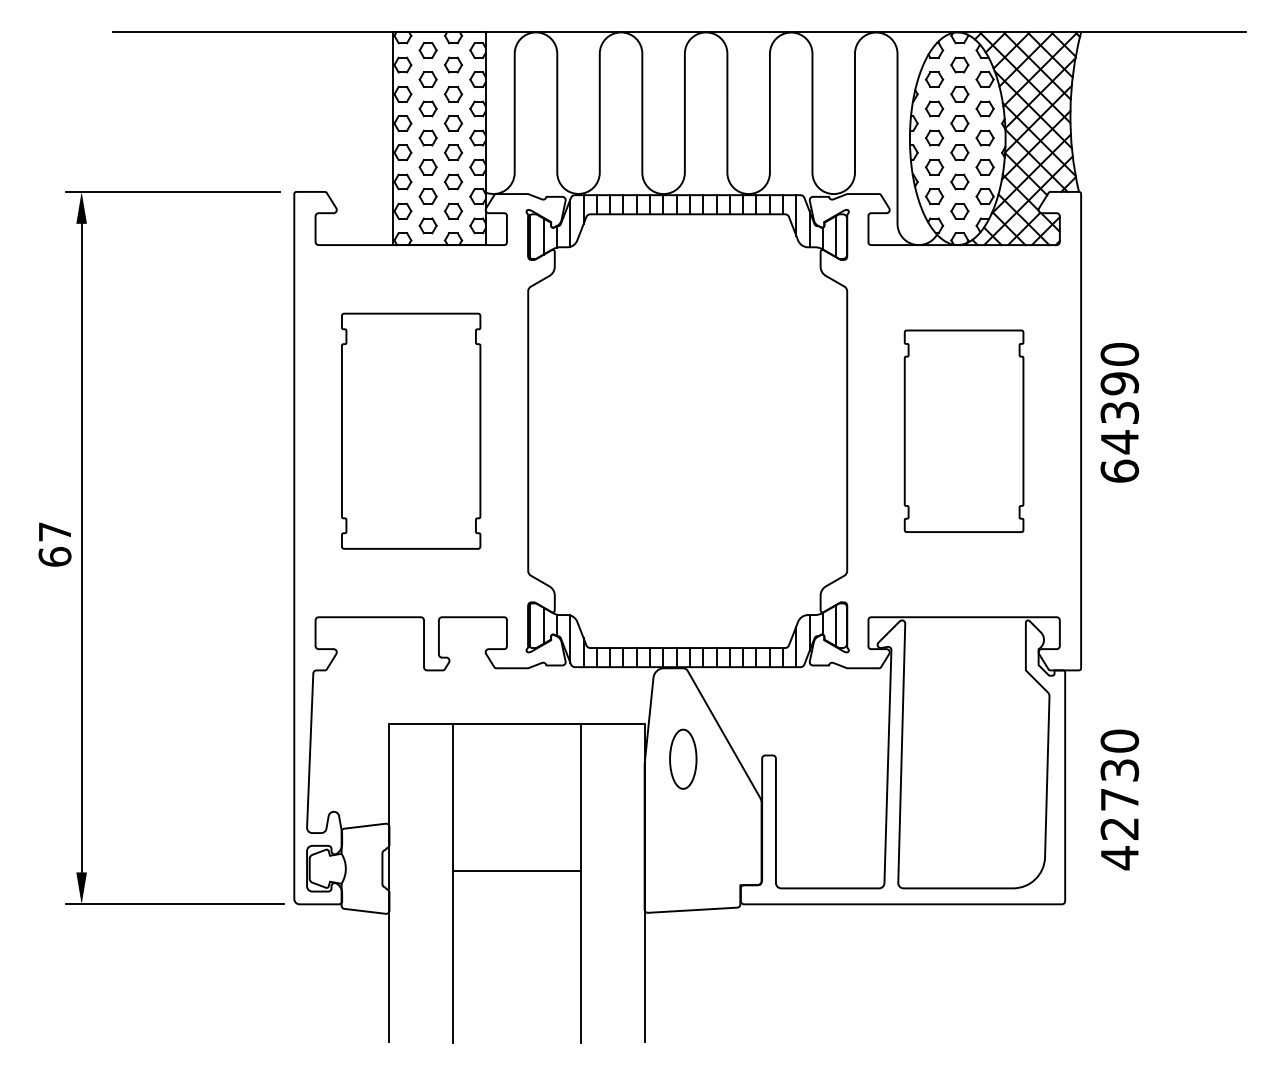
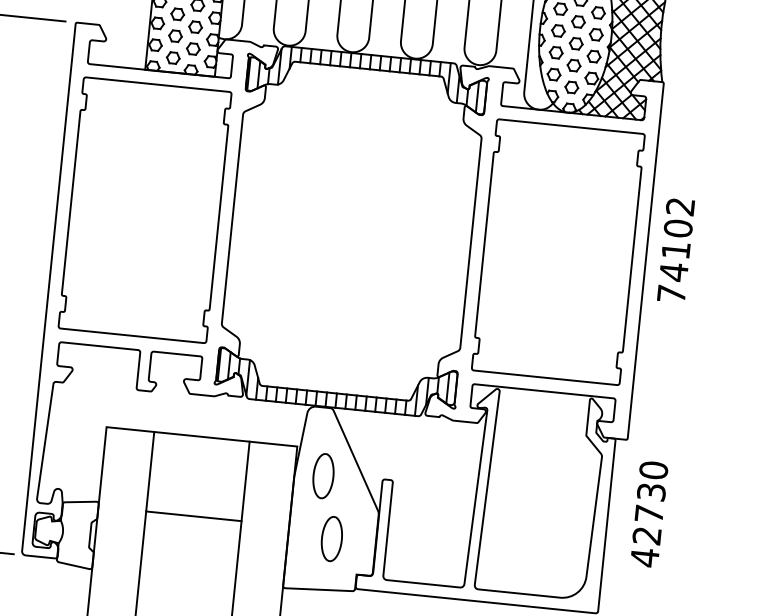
text: (1119, 412) -> (675, 250), 64390 -> 74102
part: (410, 431) -> (144, 210), size x1.43
part: (963, 431) -> (557, 252), size x1.67
text: (1119, 799) -> (649, 513), moved
part: (702, 840) -> (331, 538), added
line: (516, 870) -> (193, 515), moved

